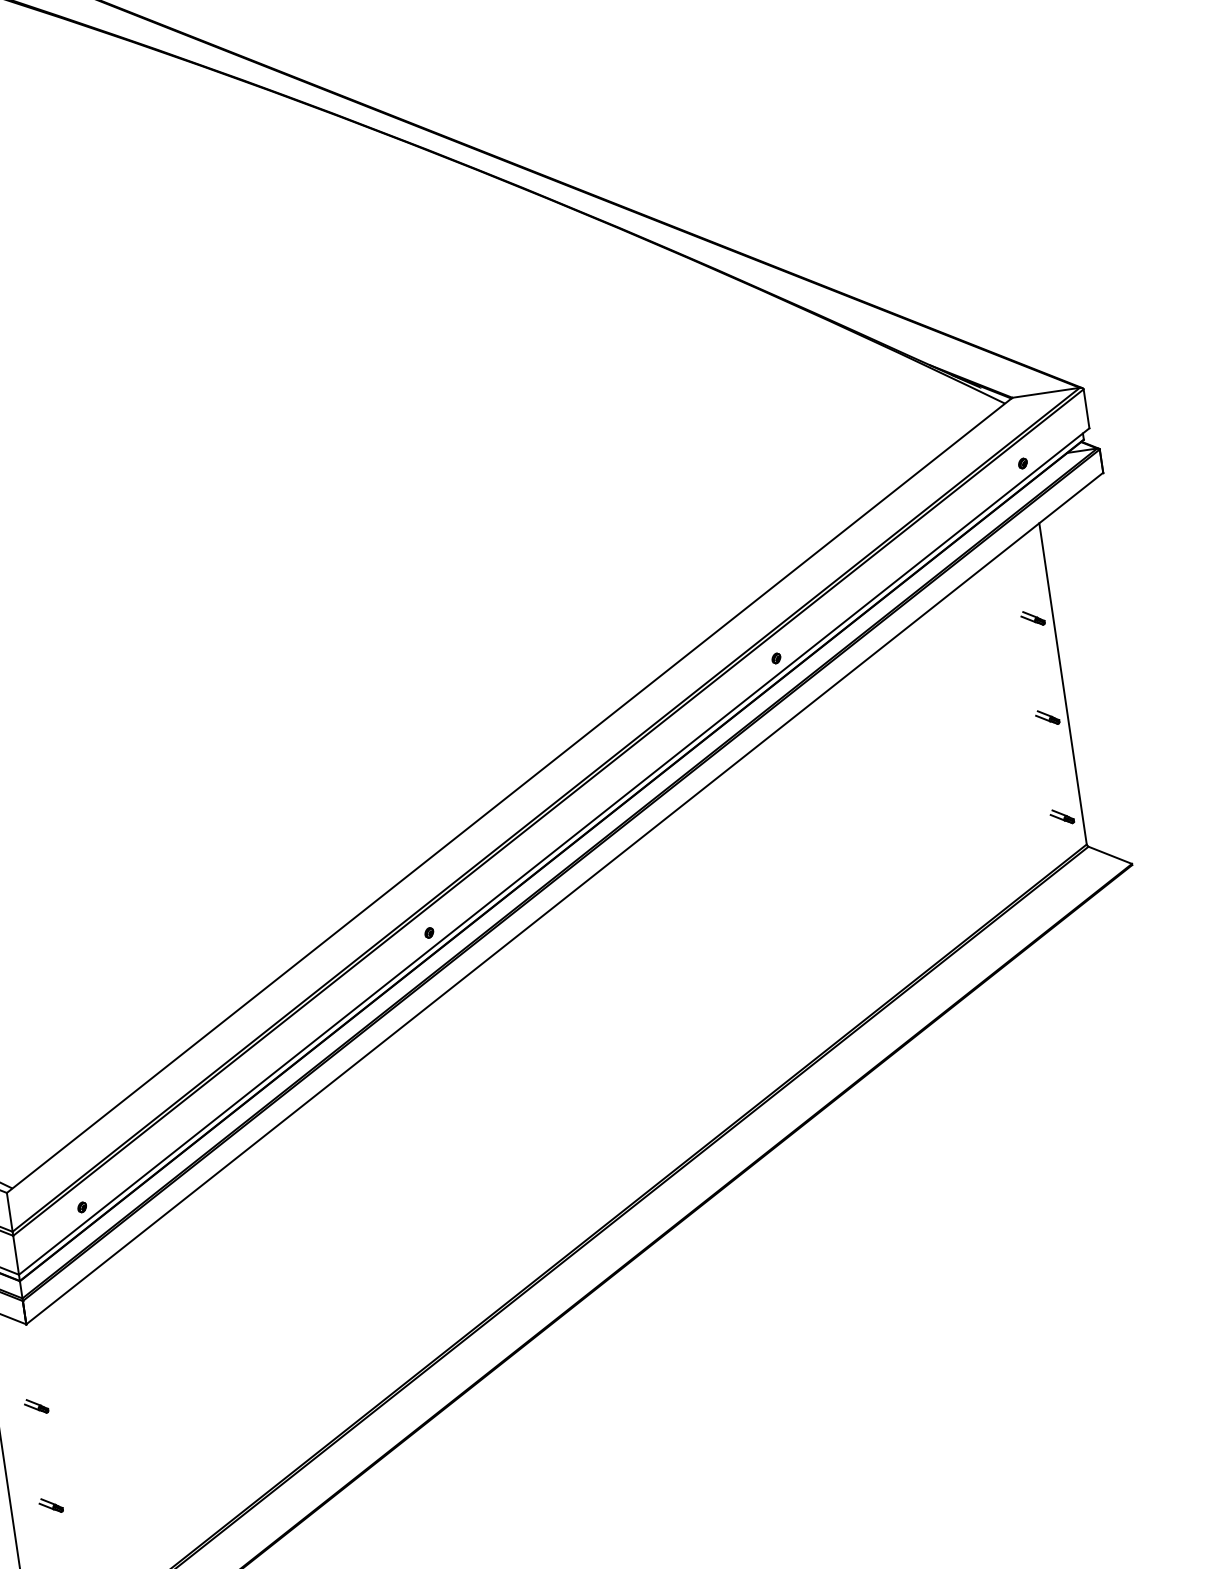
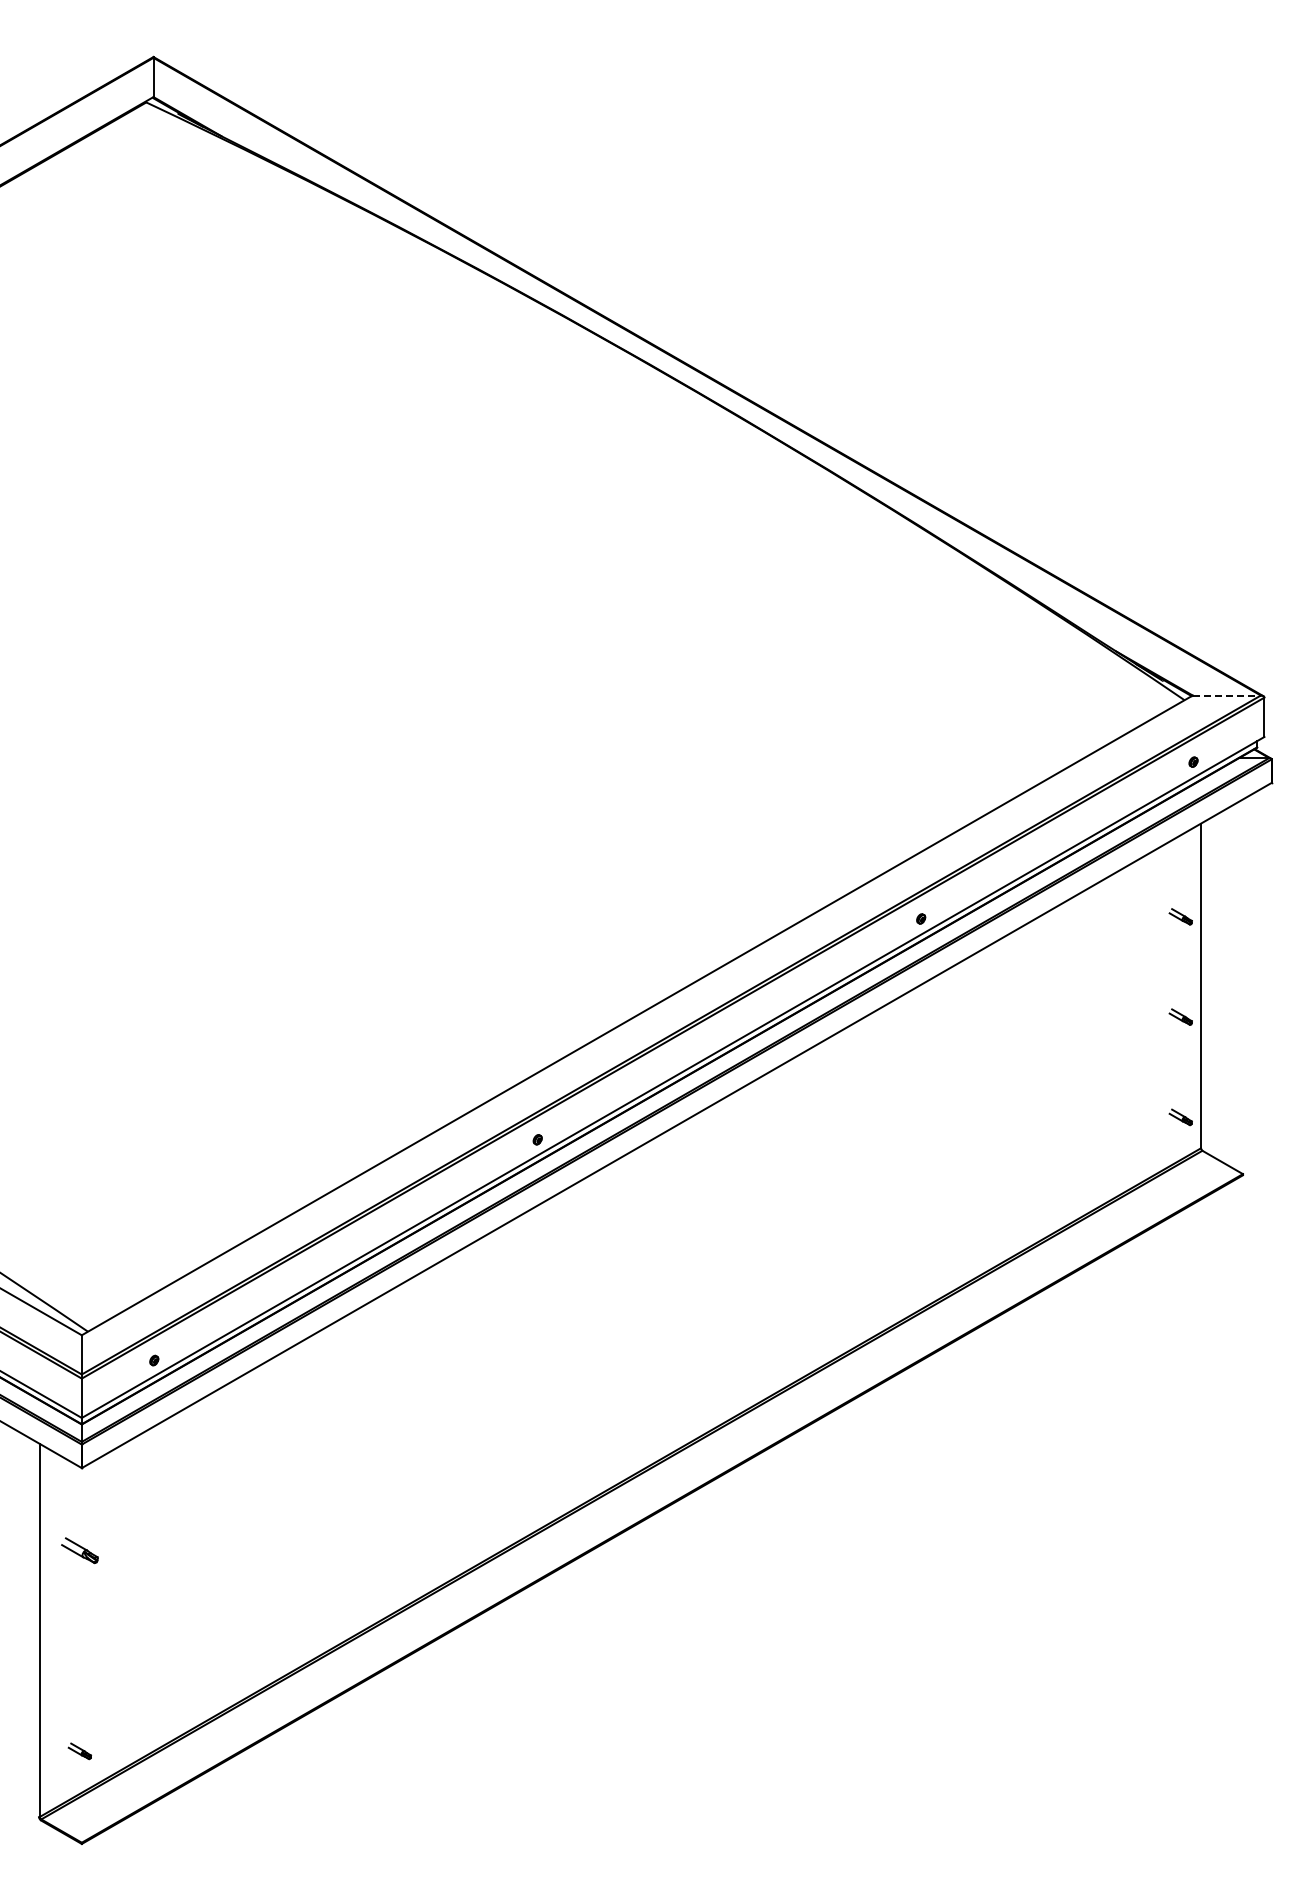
line: (1046, 392) -> (1227, 695), solid -> dashed
part: (36, 1406) -> (79, 1550), size x1.6
part: (50, 1505) -> (79, 1650), removed

